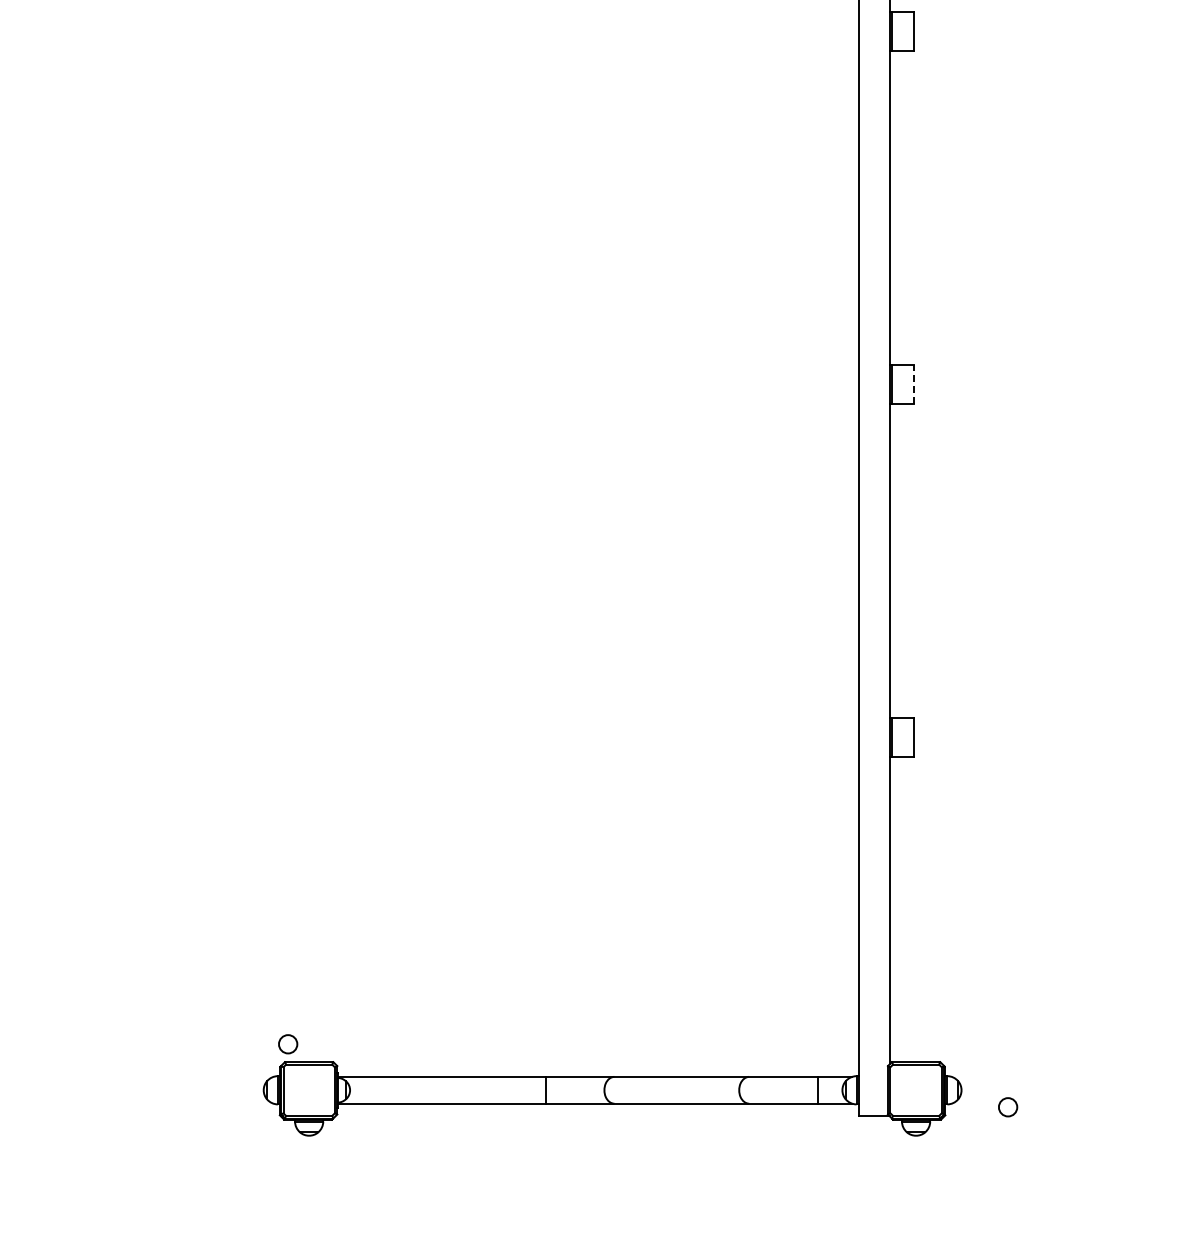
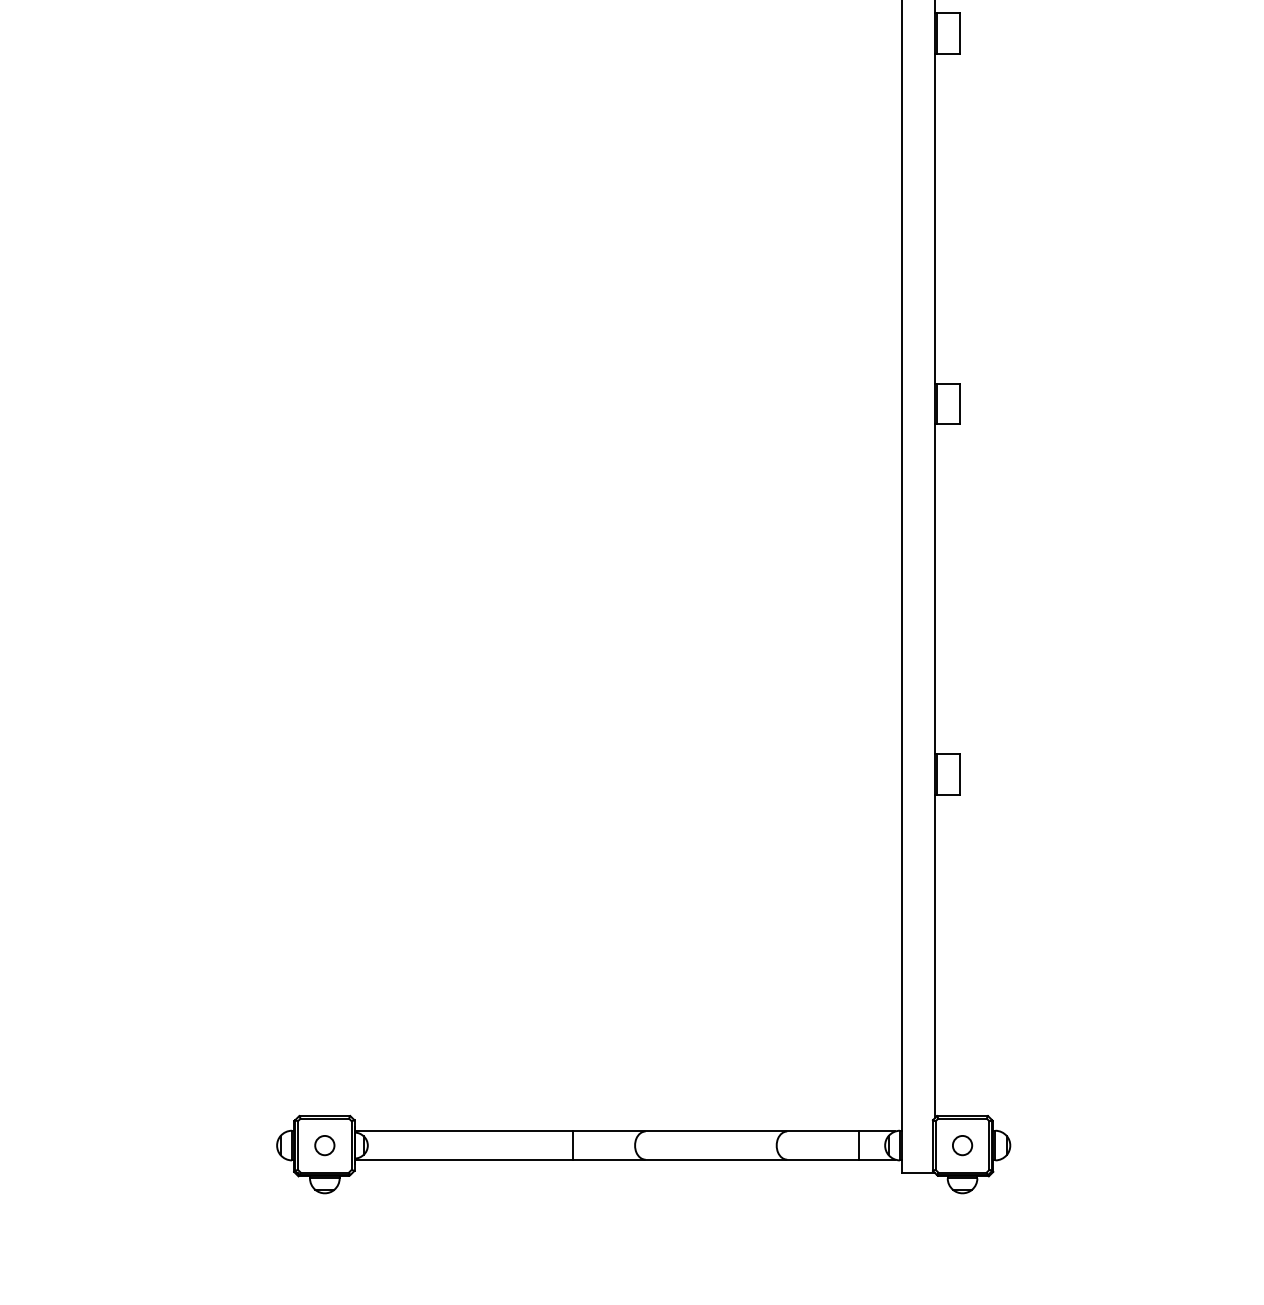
line: (913, 384) -> (959, 404), dashed -> solid
circle: (288, 1044) -> (325, 1145), moved
circle: (1008, 1107) -> (962, 1145), moved

